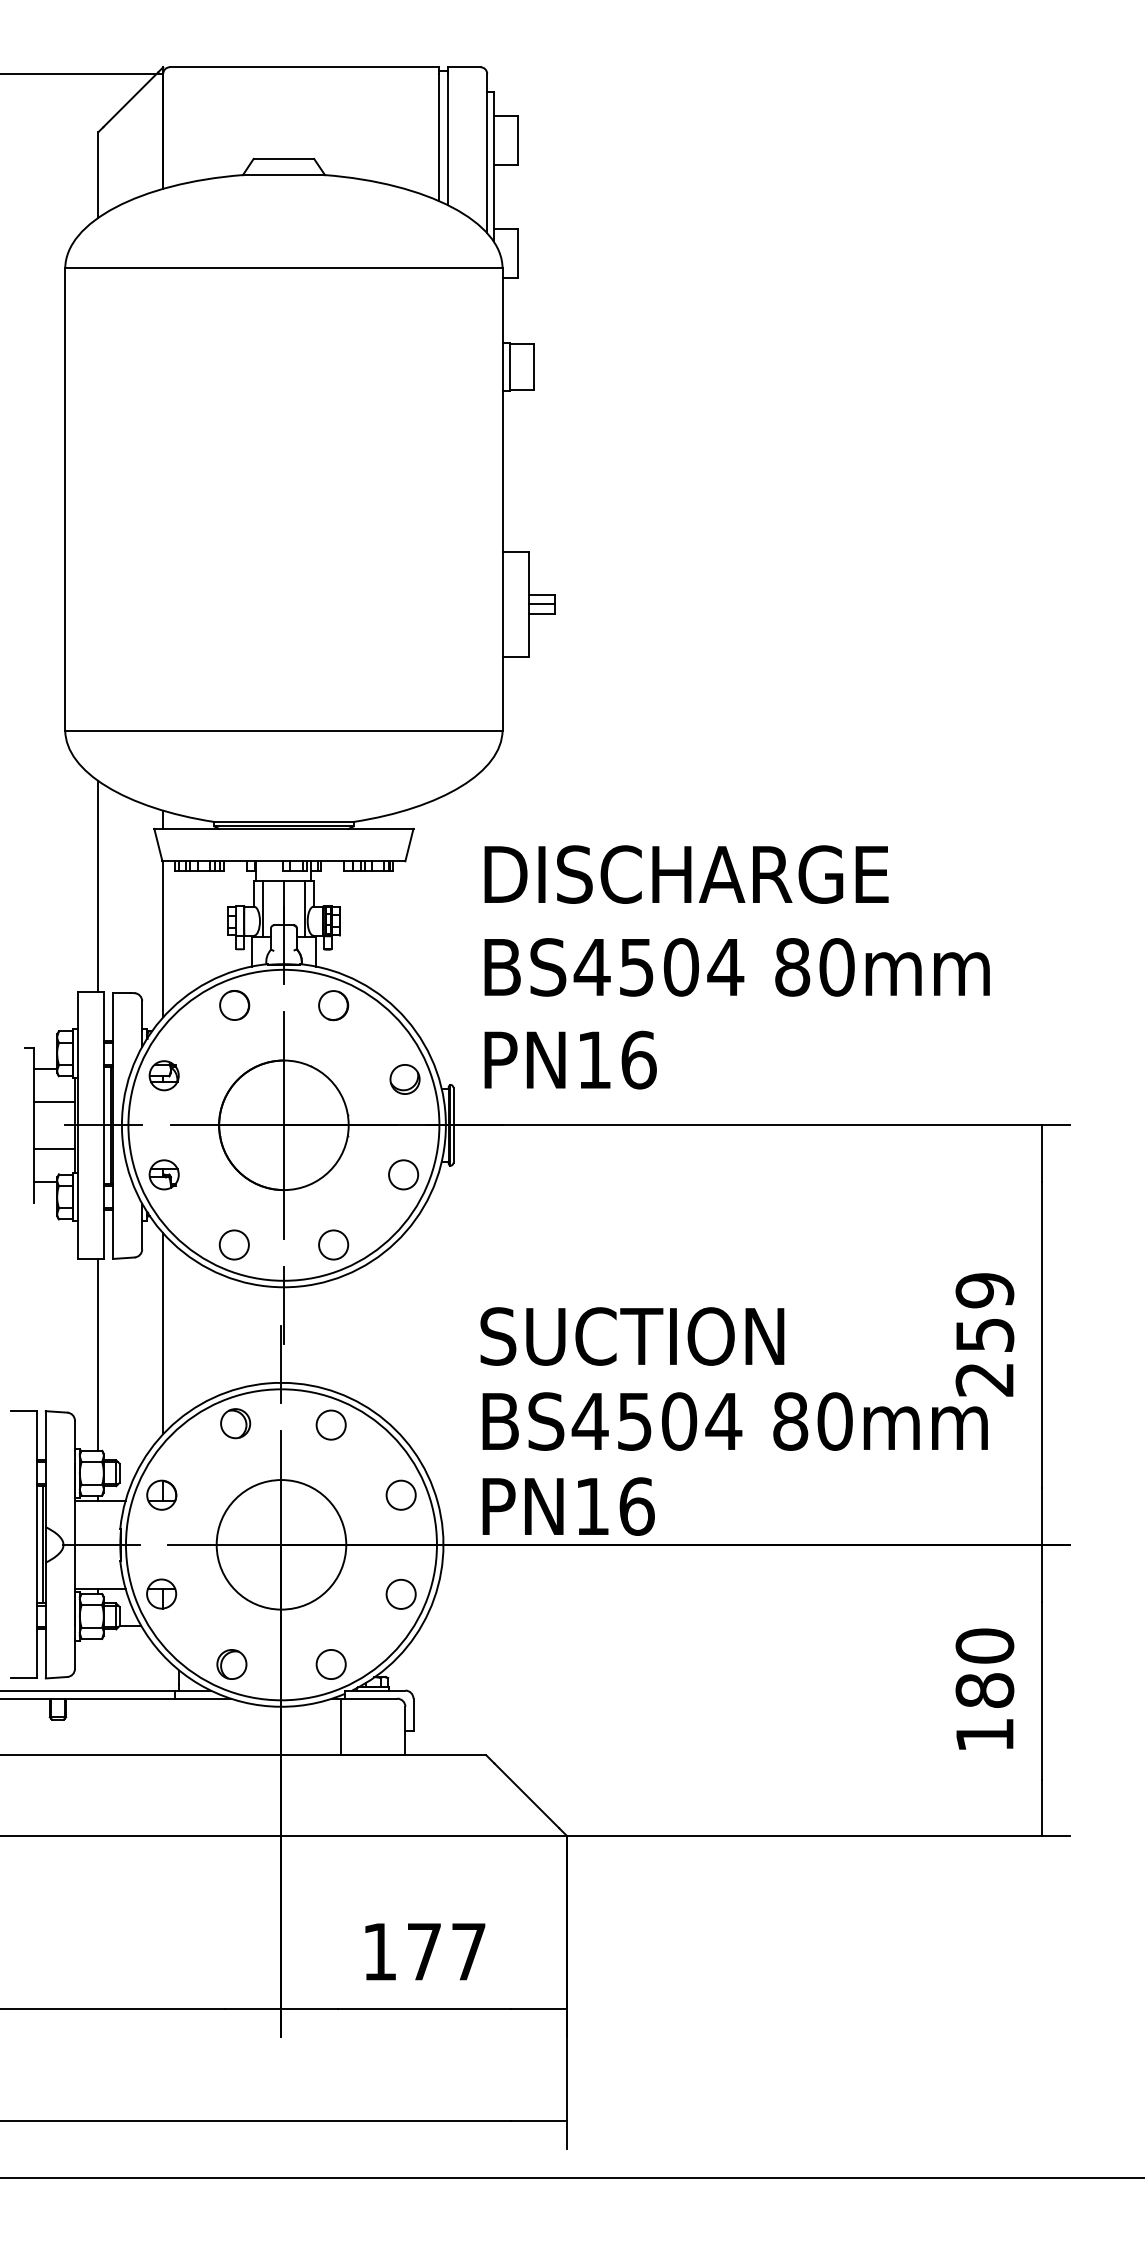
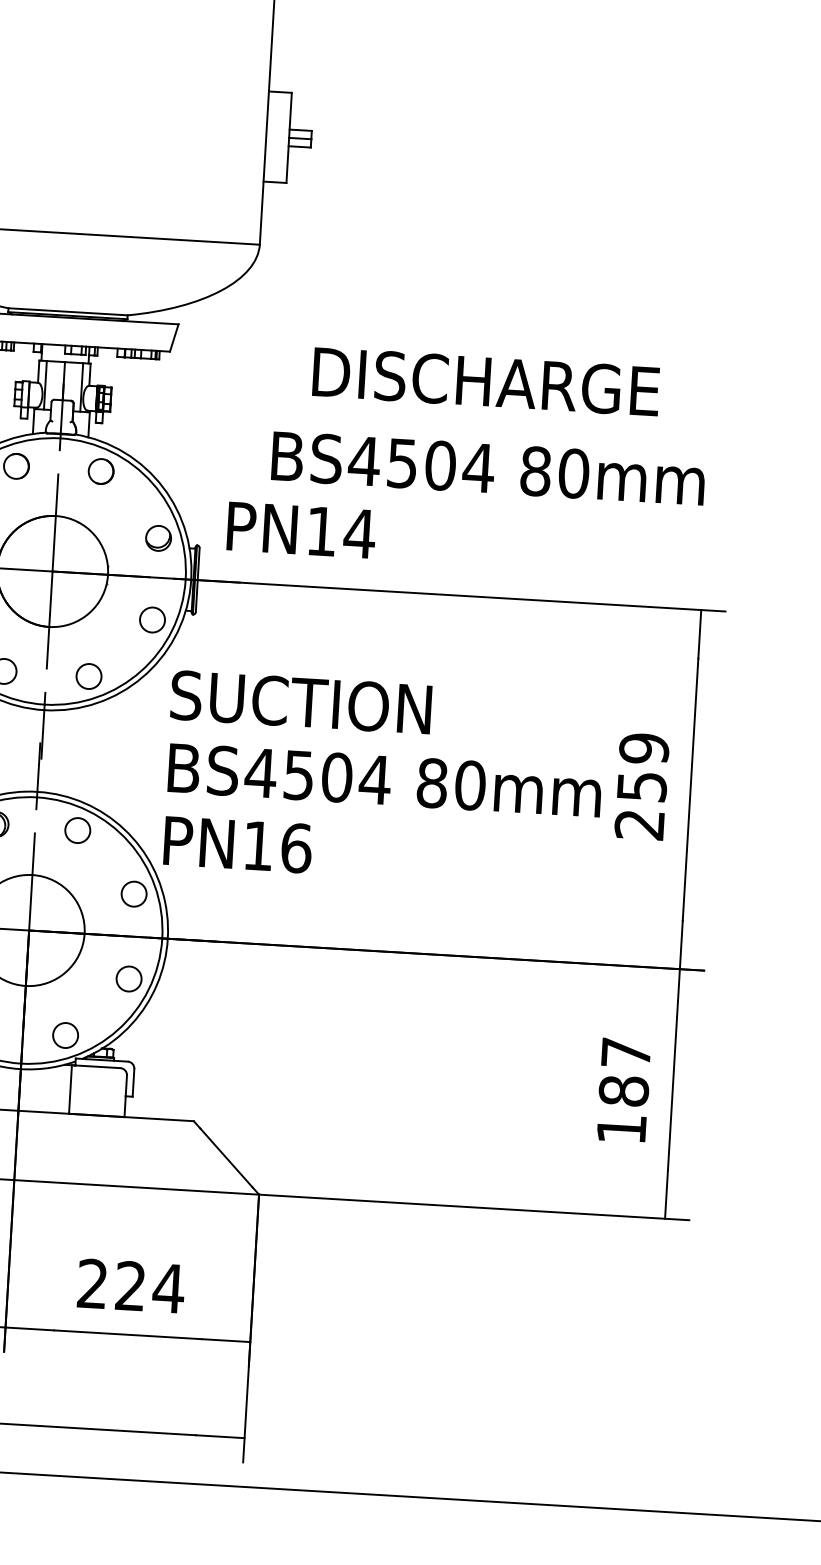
text: (686, 874) -> (486, 381), moved
text: (736, 967) -> (487, 468), moved
text: (638, 1059) -> (359, 533), PN16 -> PN14
text: (733, 1421) -> (383, 780), moved
text: (984, 1645) -> (625, 1052), 180 -> 187
text: (424, 1951) -> (130, 1285), 177 -> 224

